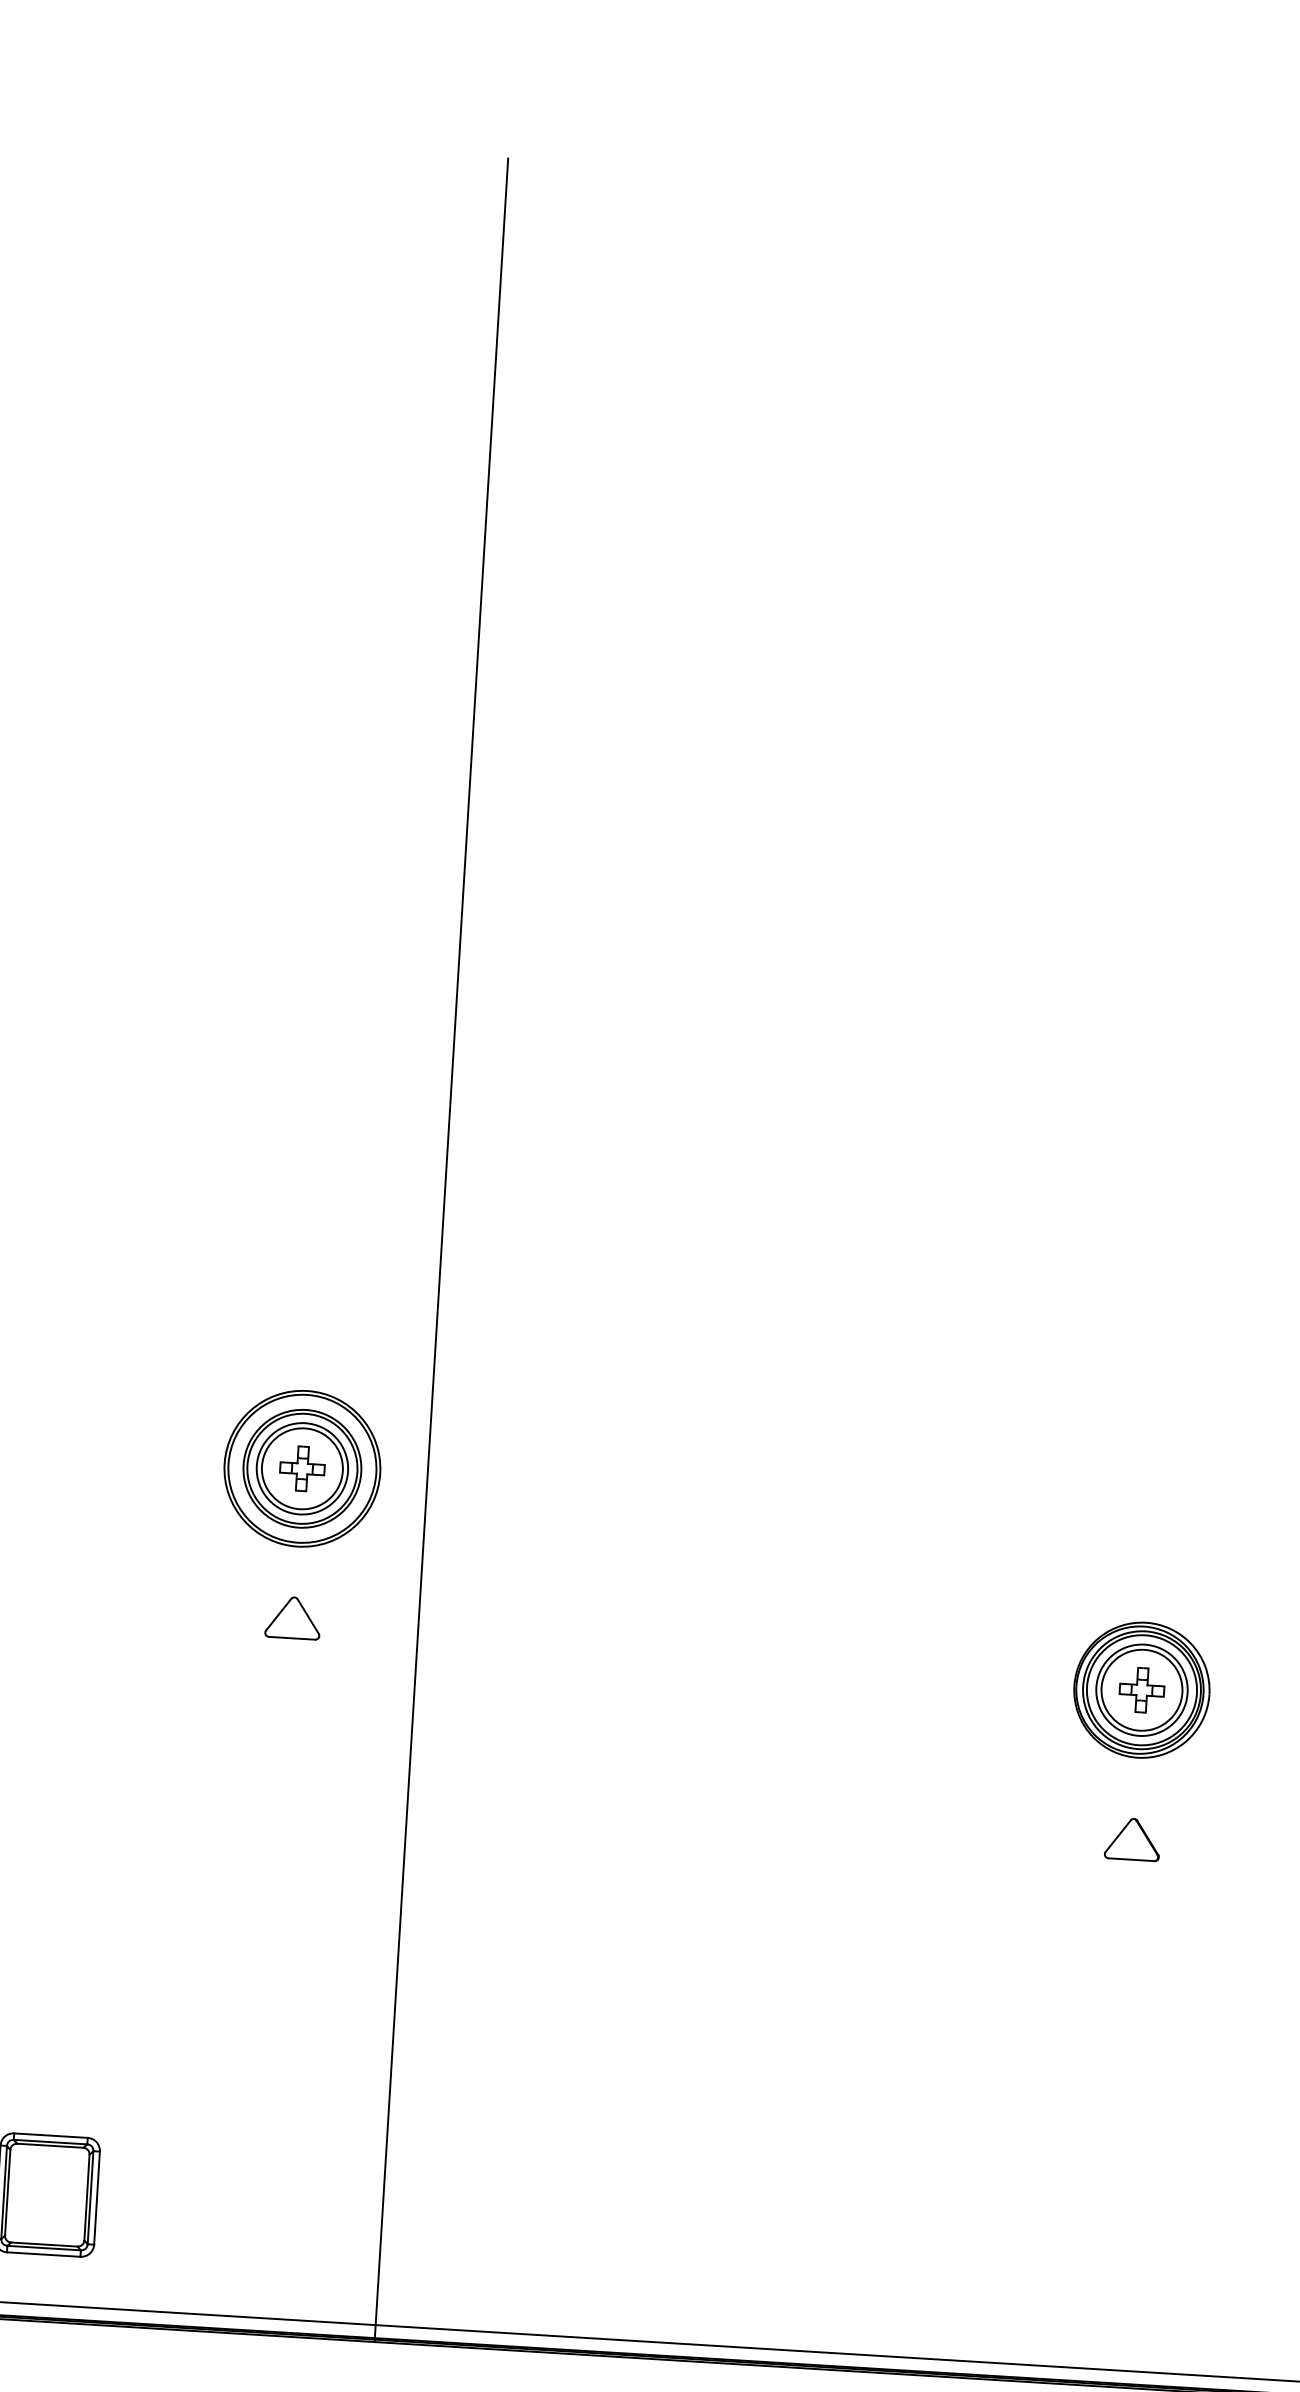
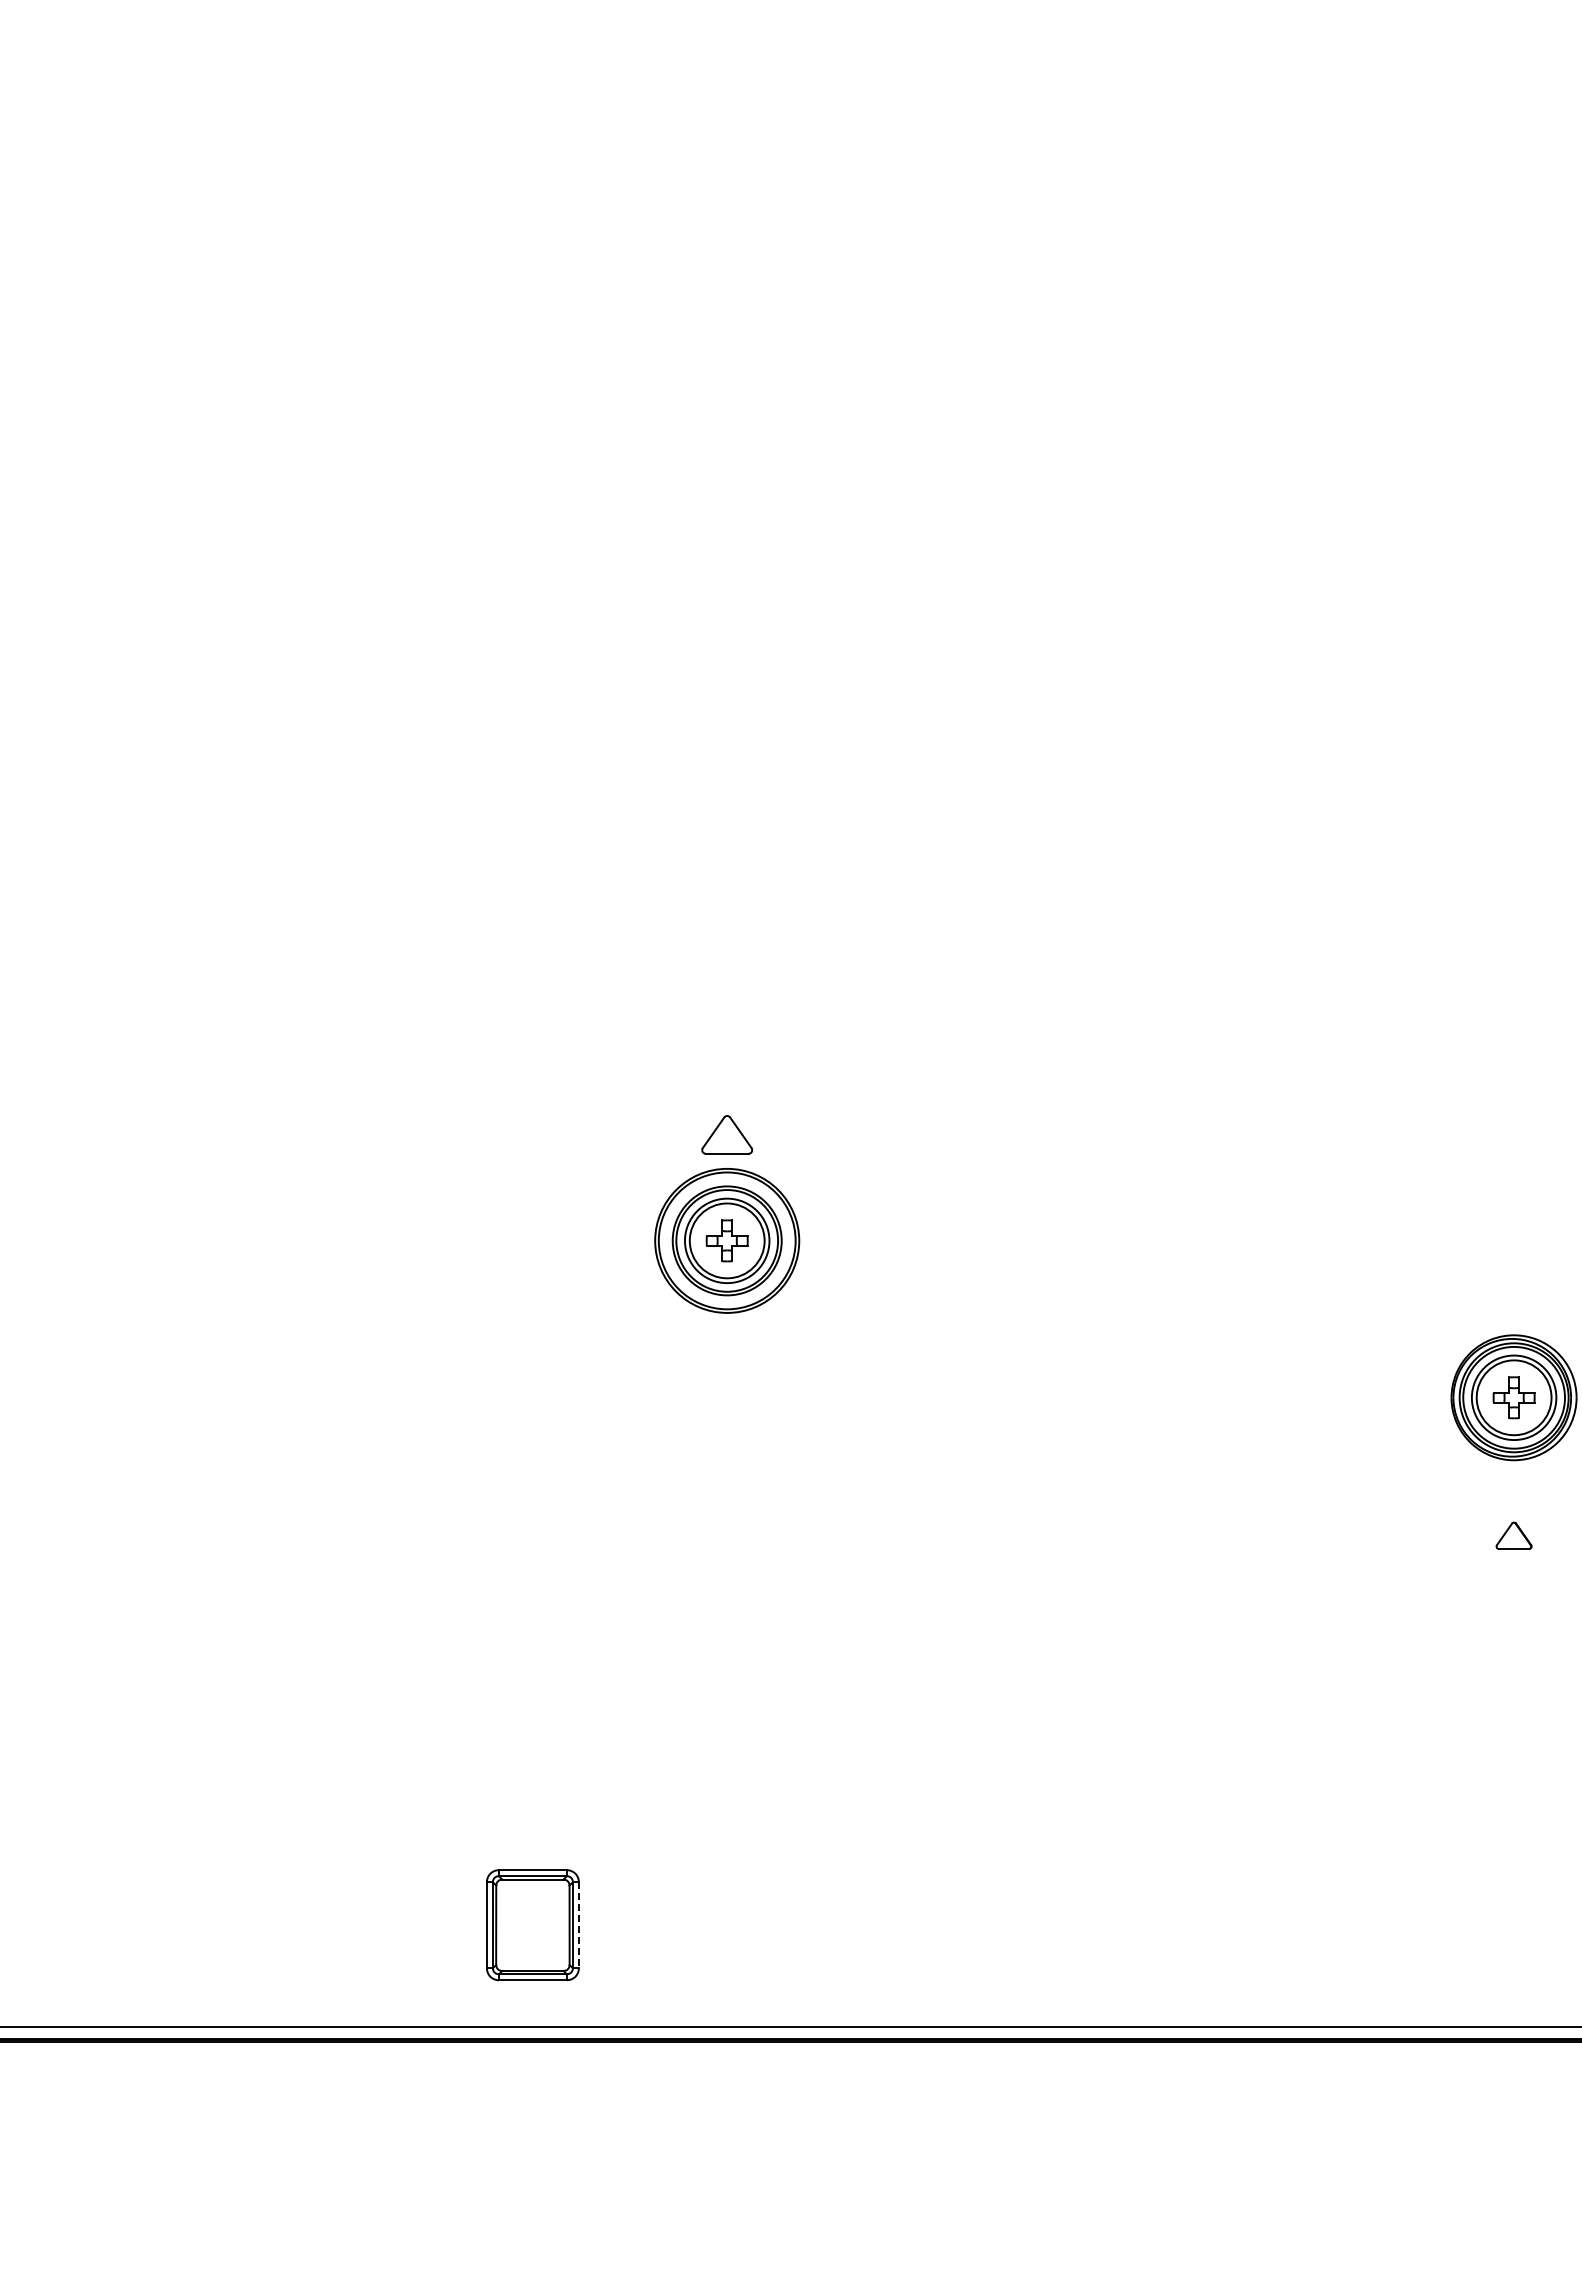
line: (441, 1250) -> (843, 1031), removed
part: (293, 1617) -> (727, 1134), moved
part: (1132, 1838) -> (1513, 1535), size x0.7
line: (96, 2198) -> (578, 1925), solid -> dashed

